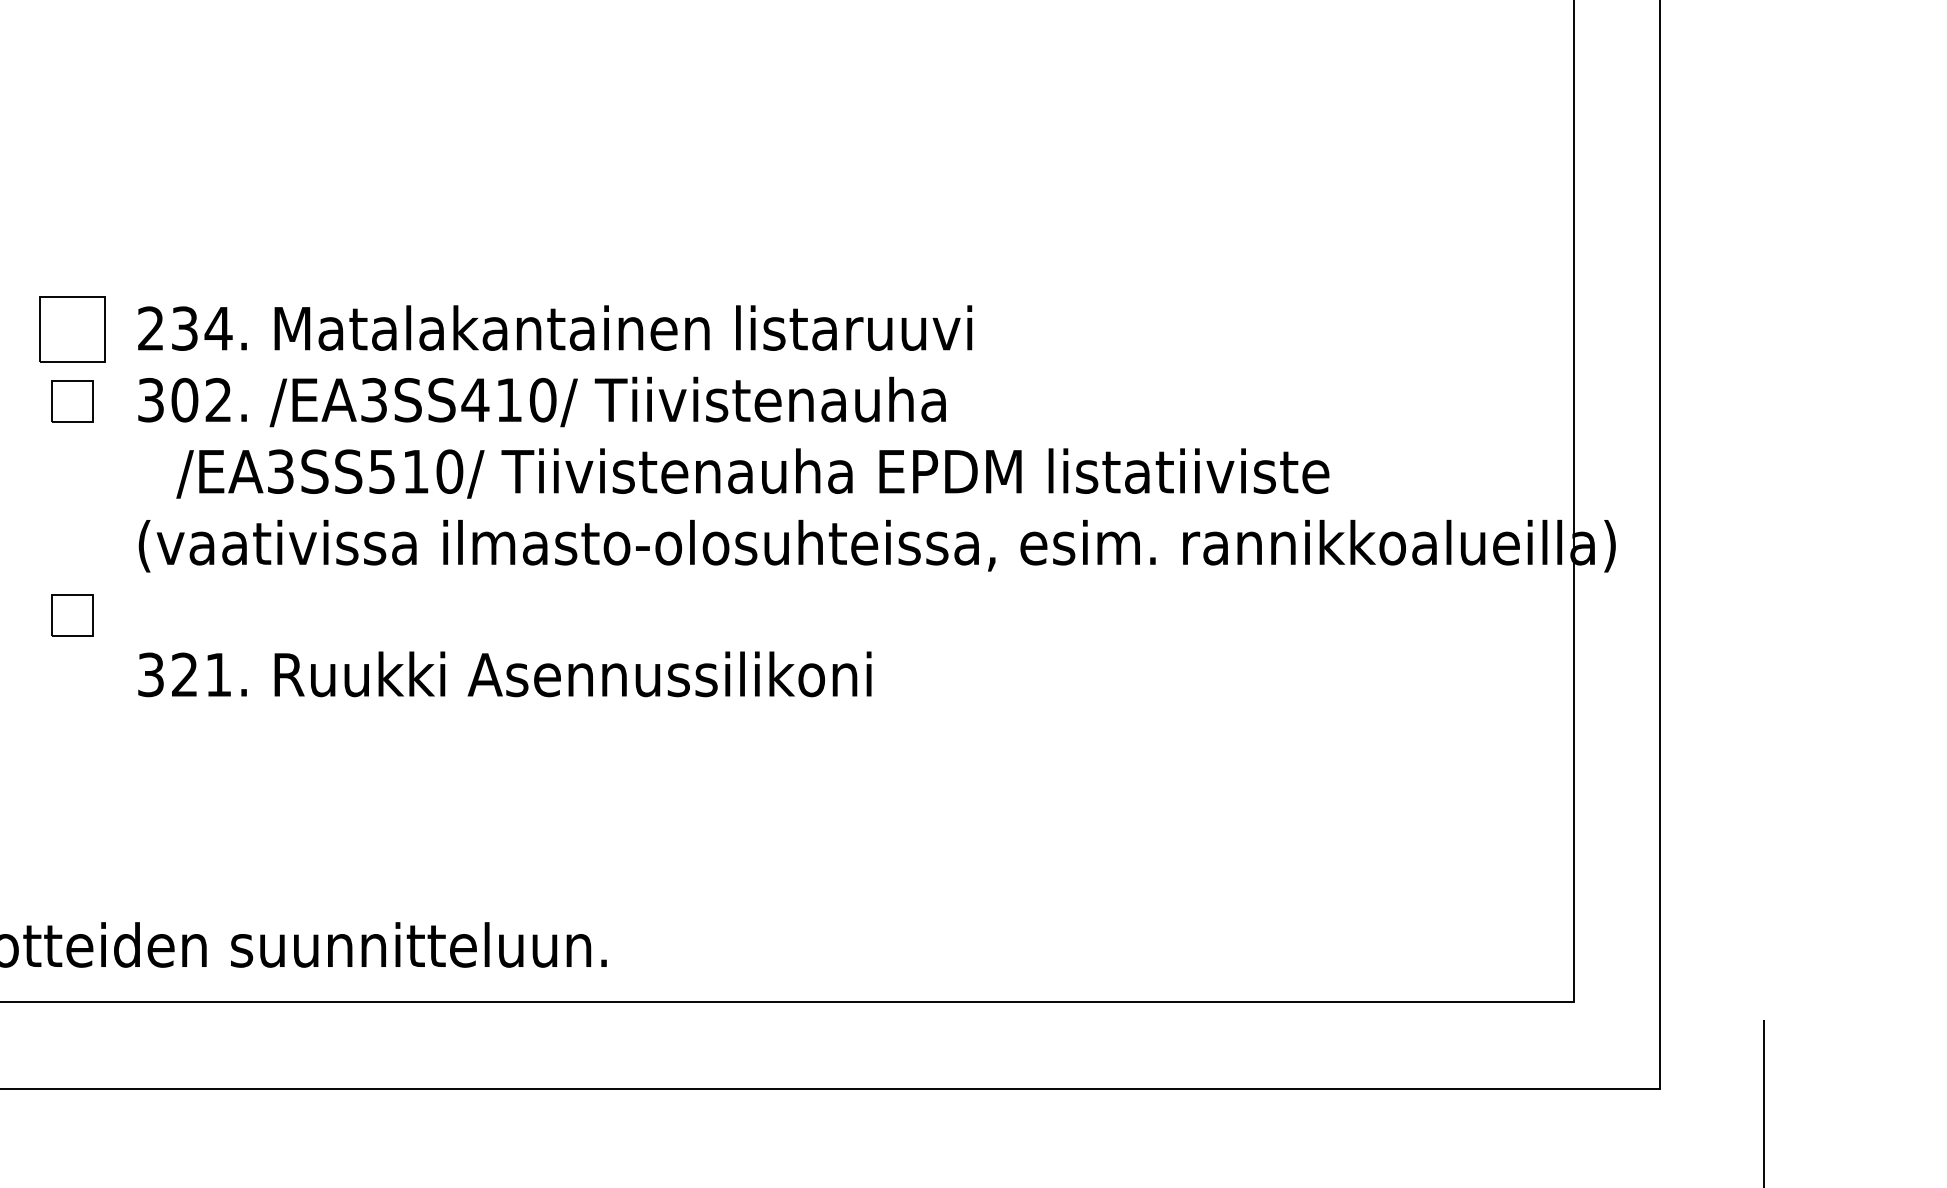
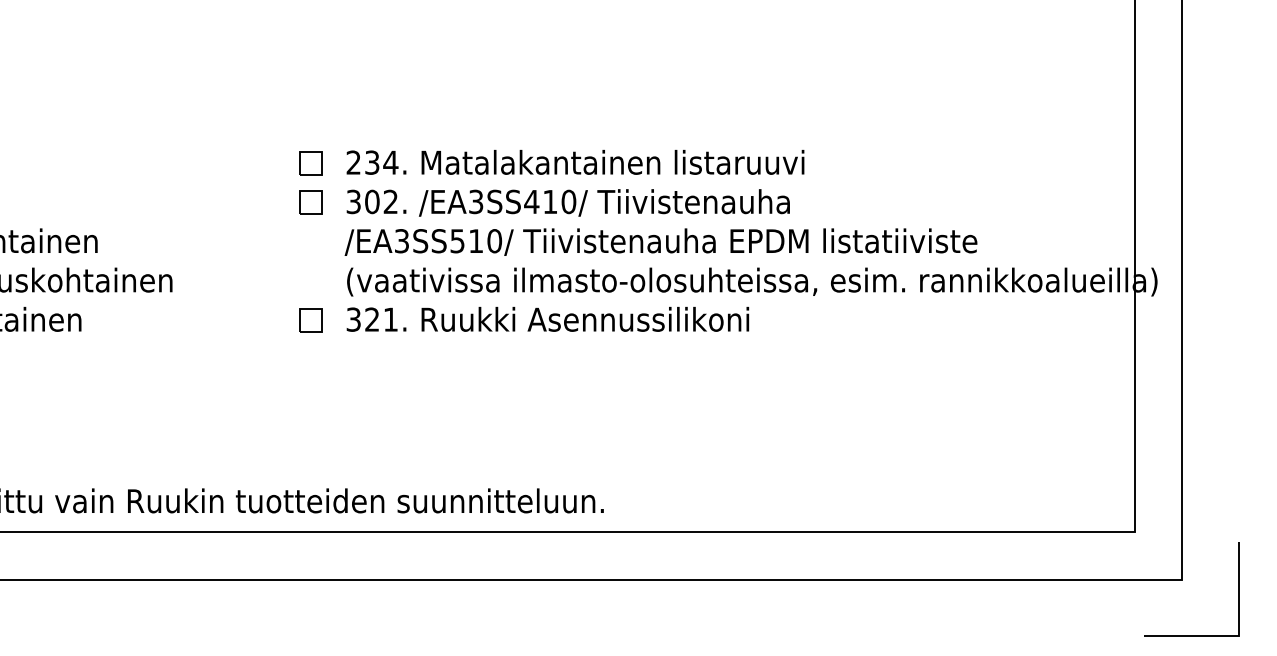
part: (72, 330) -> (310, 163), size x0.62
text: (751, 472) -> (660, 241), moved
text: (504, 672) -> (547, 318), moved

